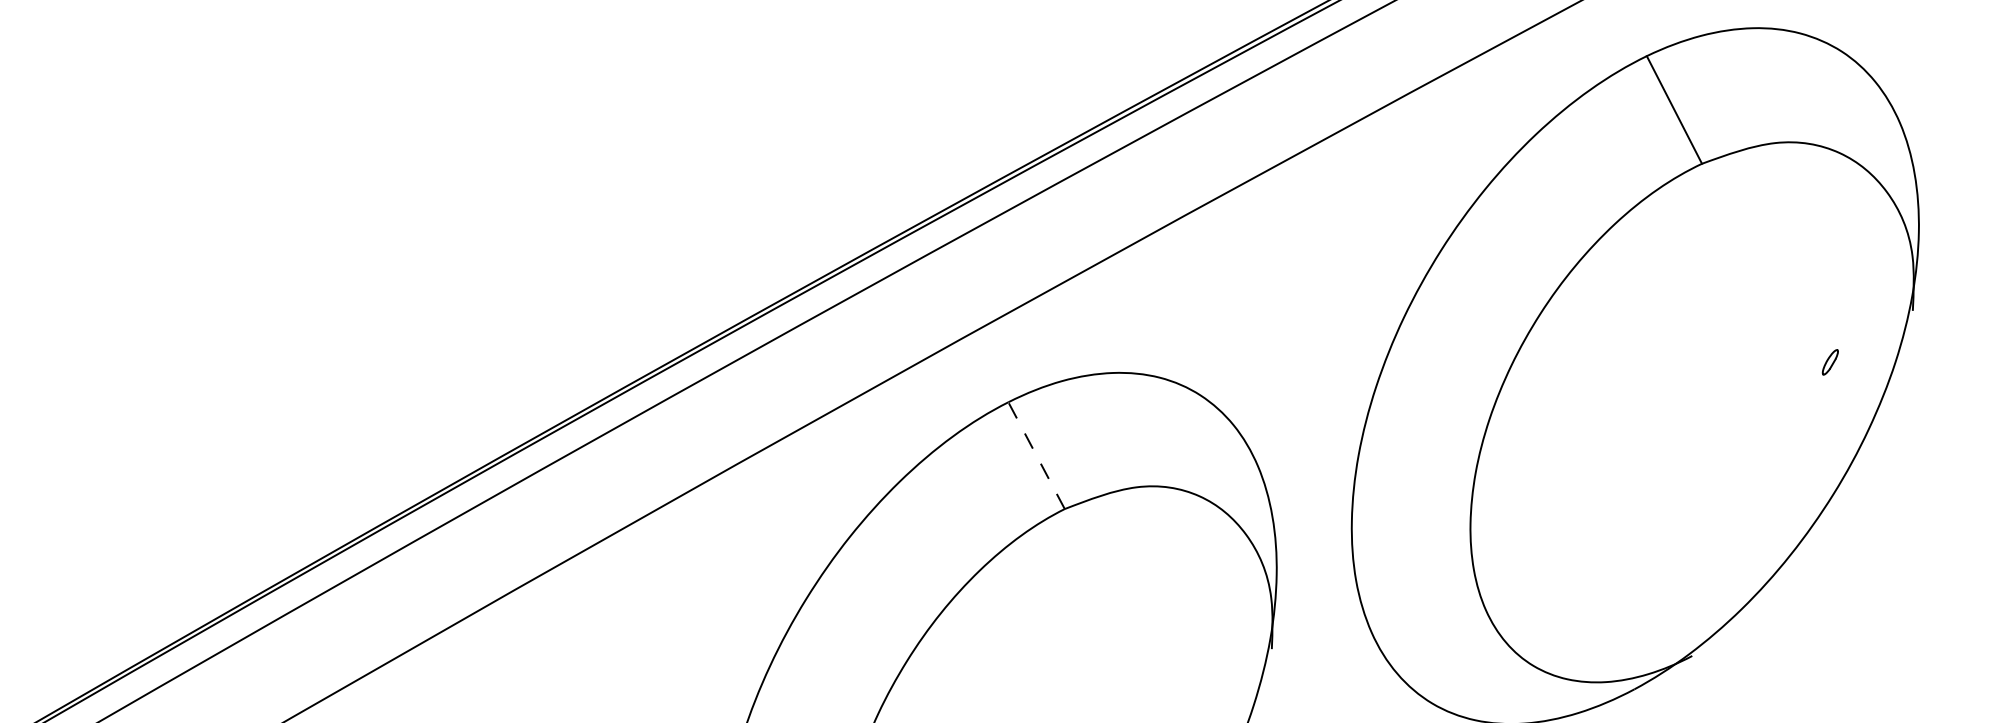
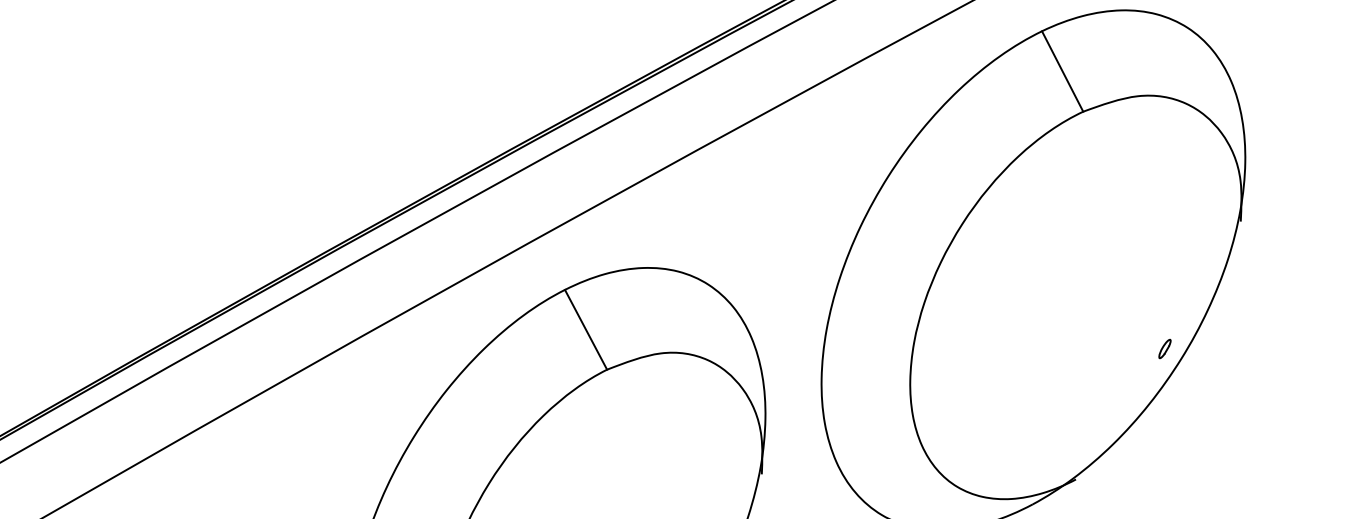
part: (1829, 362) -> (1164, 349), moved
line: (1036, 455) -> (585, 329), dashed -> solid

